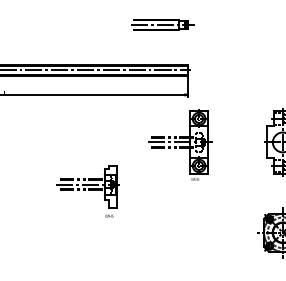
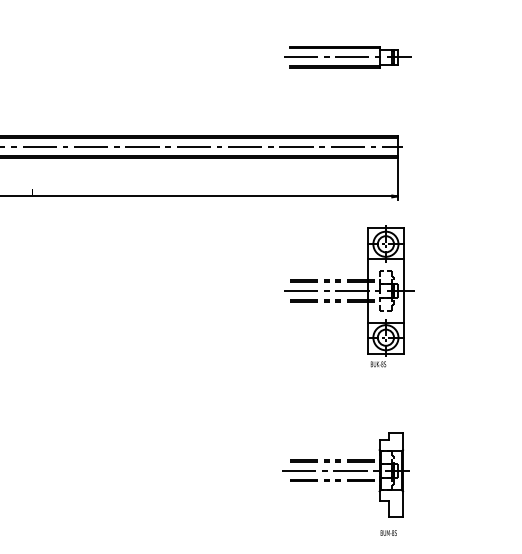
part: (180, 144) -> (348, 295), moved
part: (87, 191) -> (344, 484), moved

